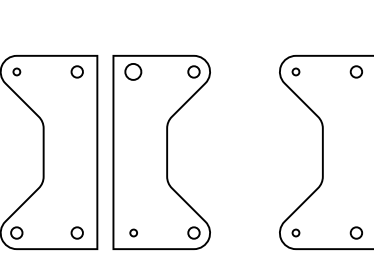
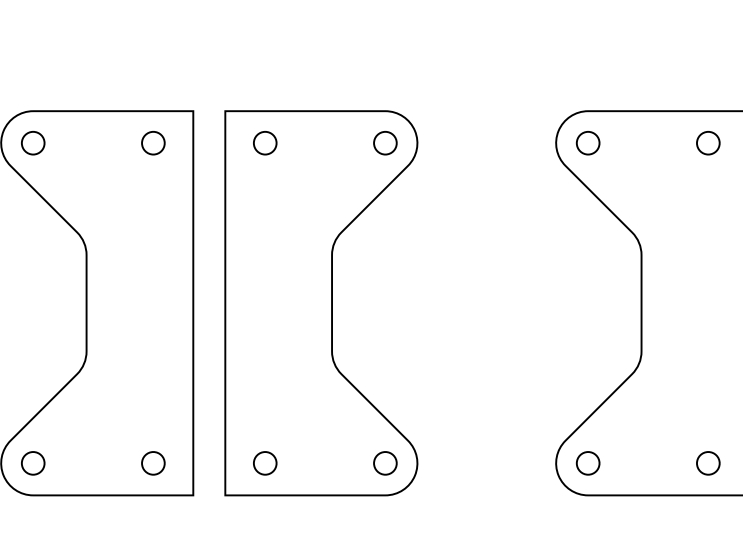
circle: (16, 71) -> (32, 142), size x1.67
circle: (133, 71) -> (265, 142), size x0.71
circle: (295, 71) -> (587, 142), size x1.67
circle: (133, 232) -> (265, 462), size x1.67
circle: (295, 232) -> (587, 462), size x1.67

